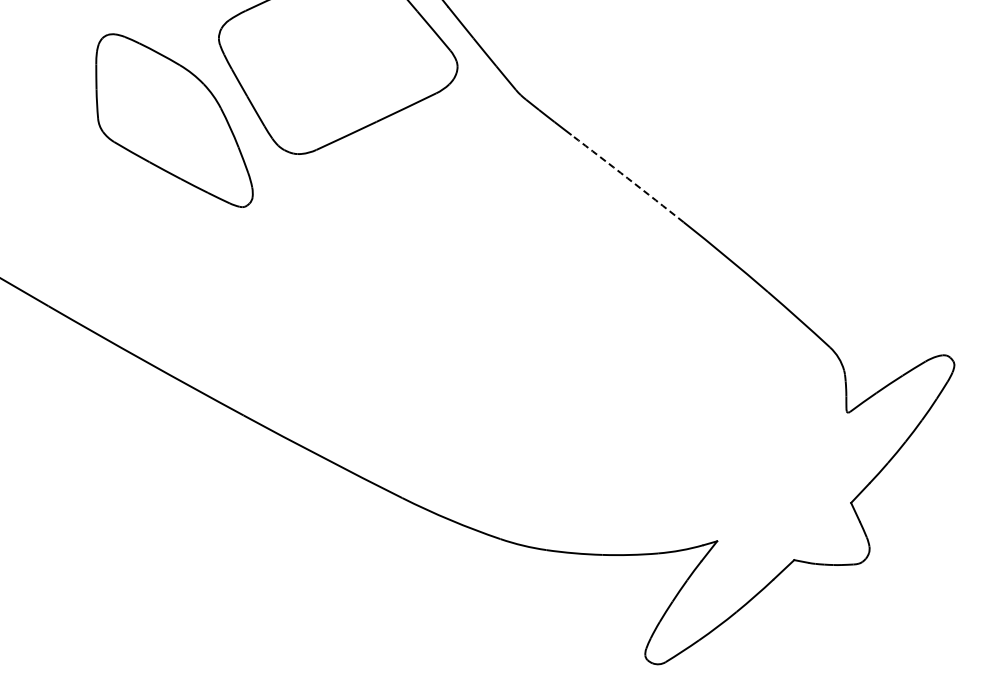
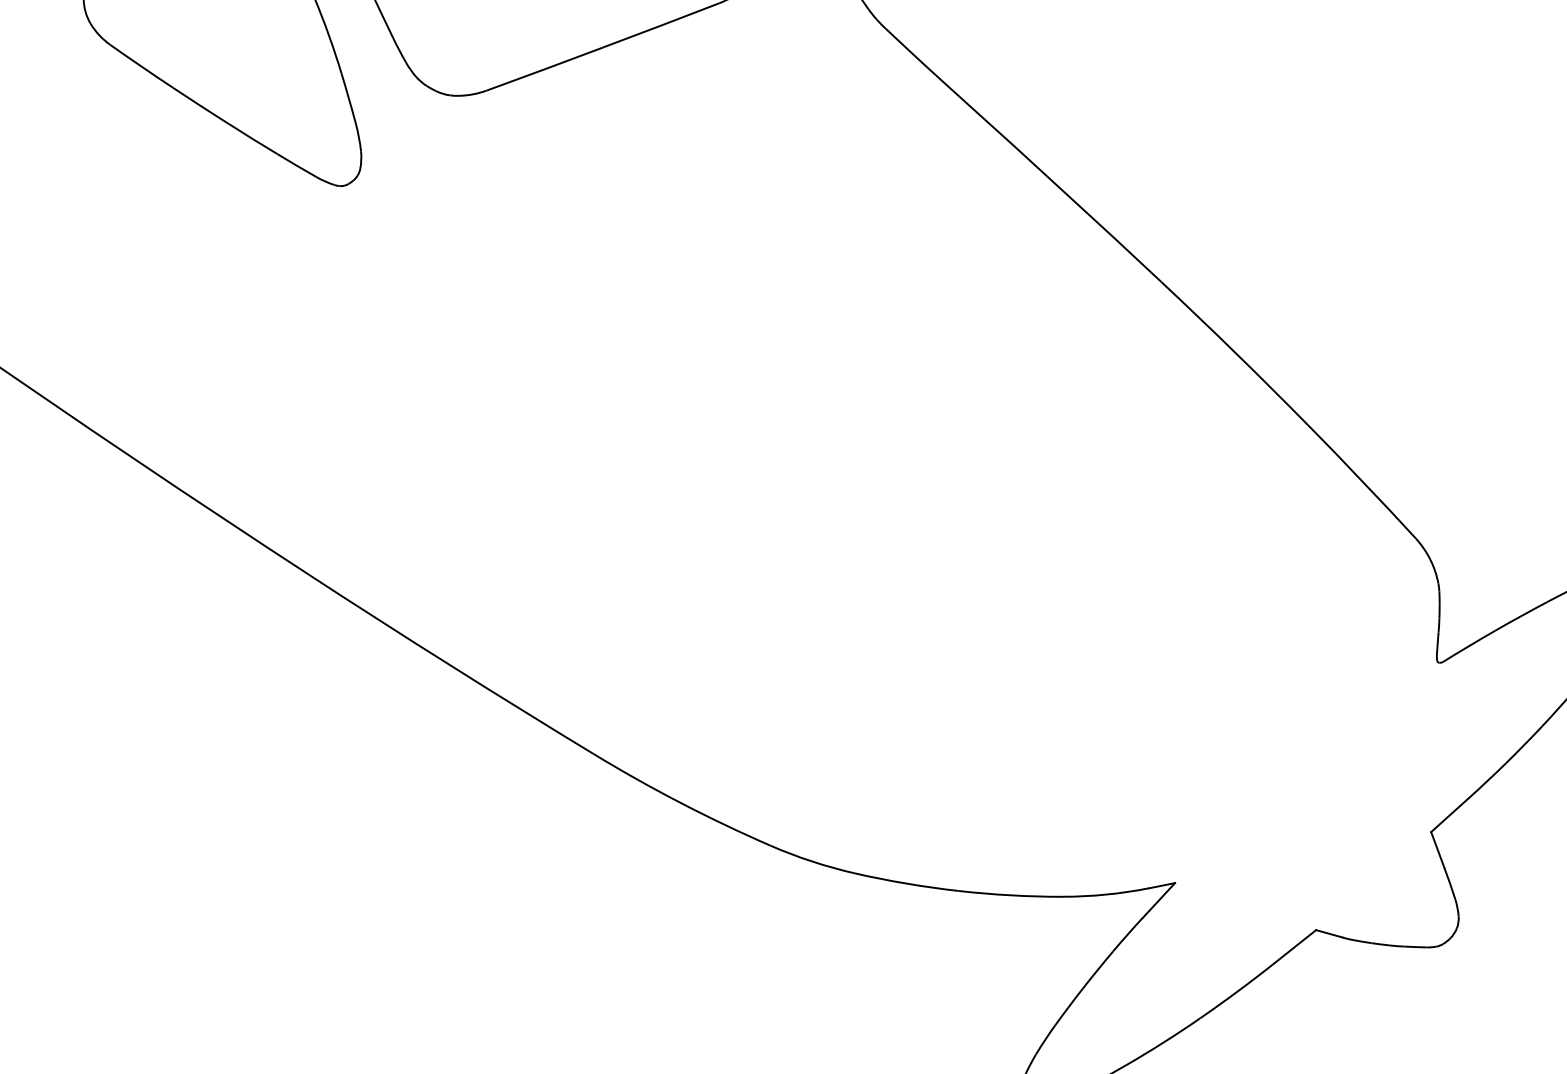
arc: (627, 178) -> (1063, 191), dashed -> solid

